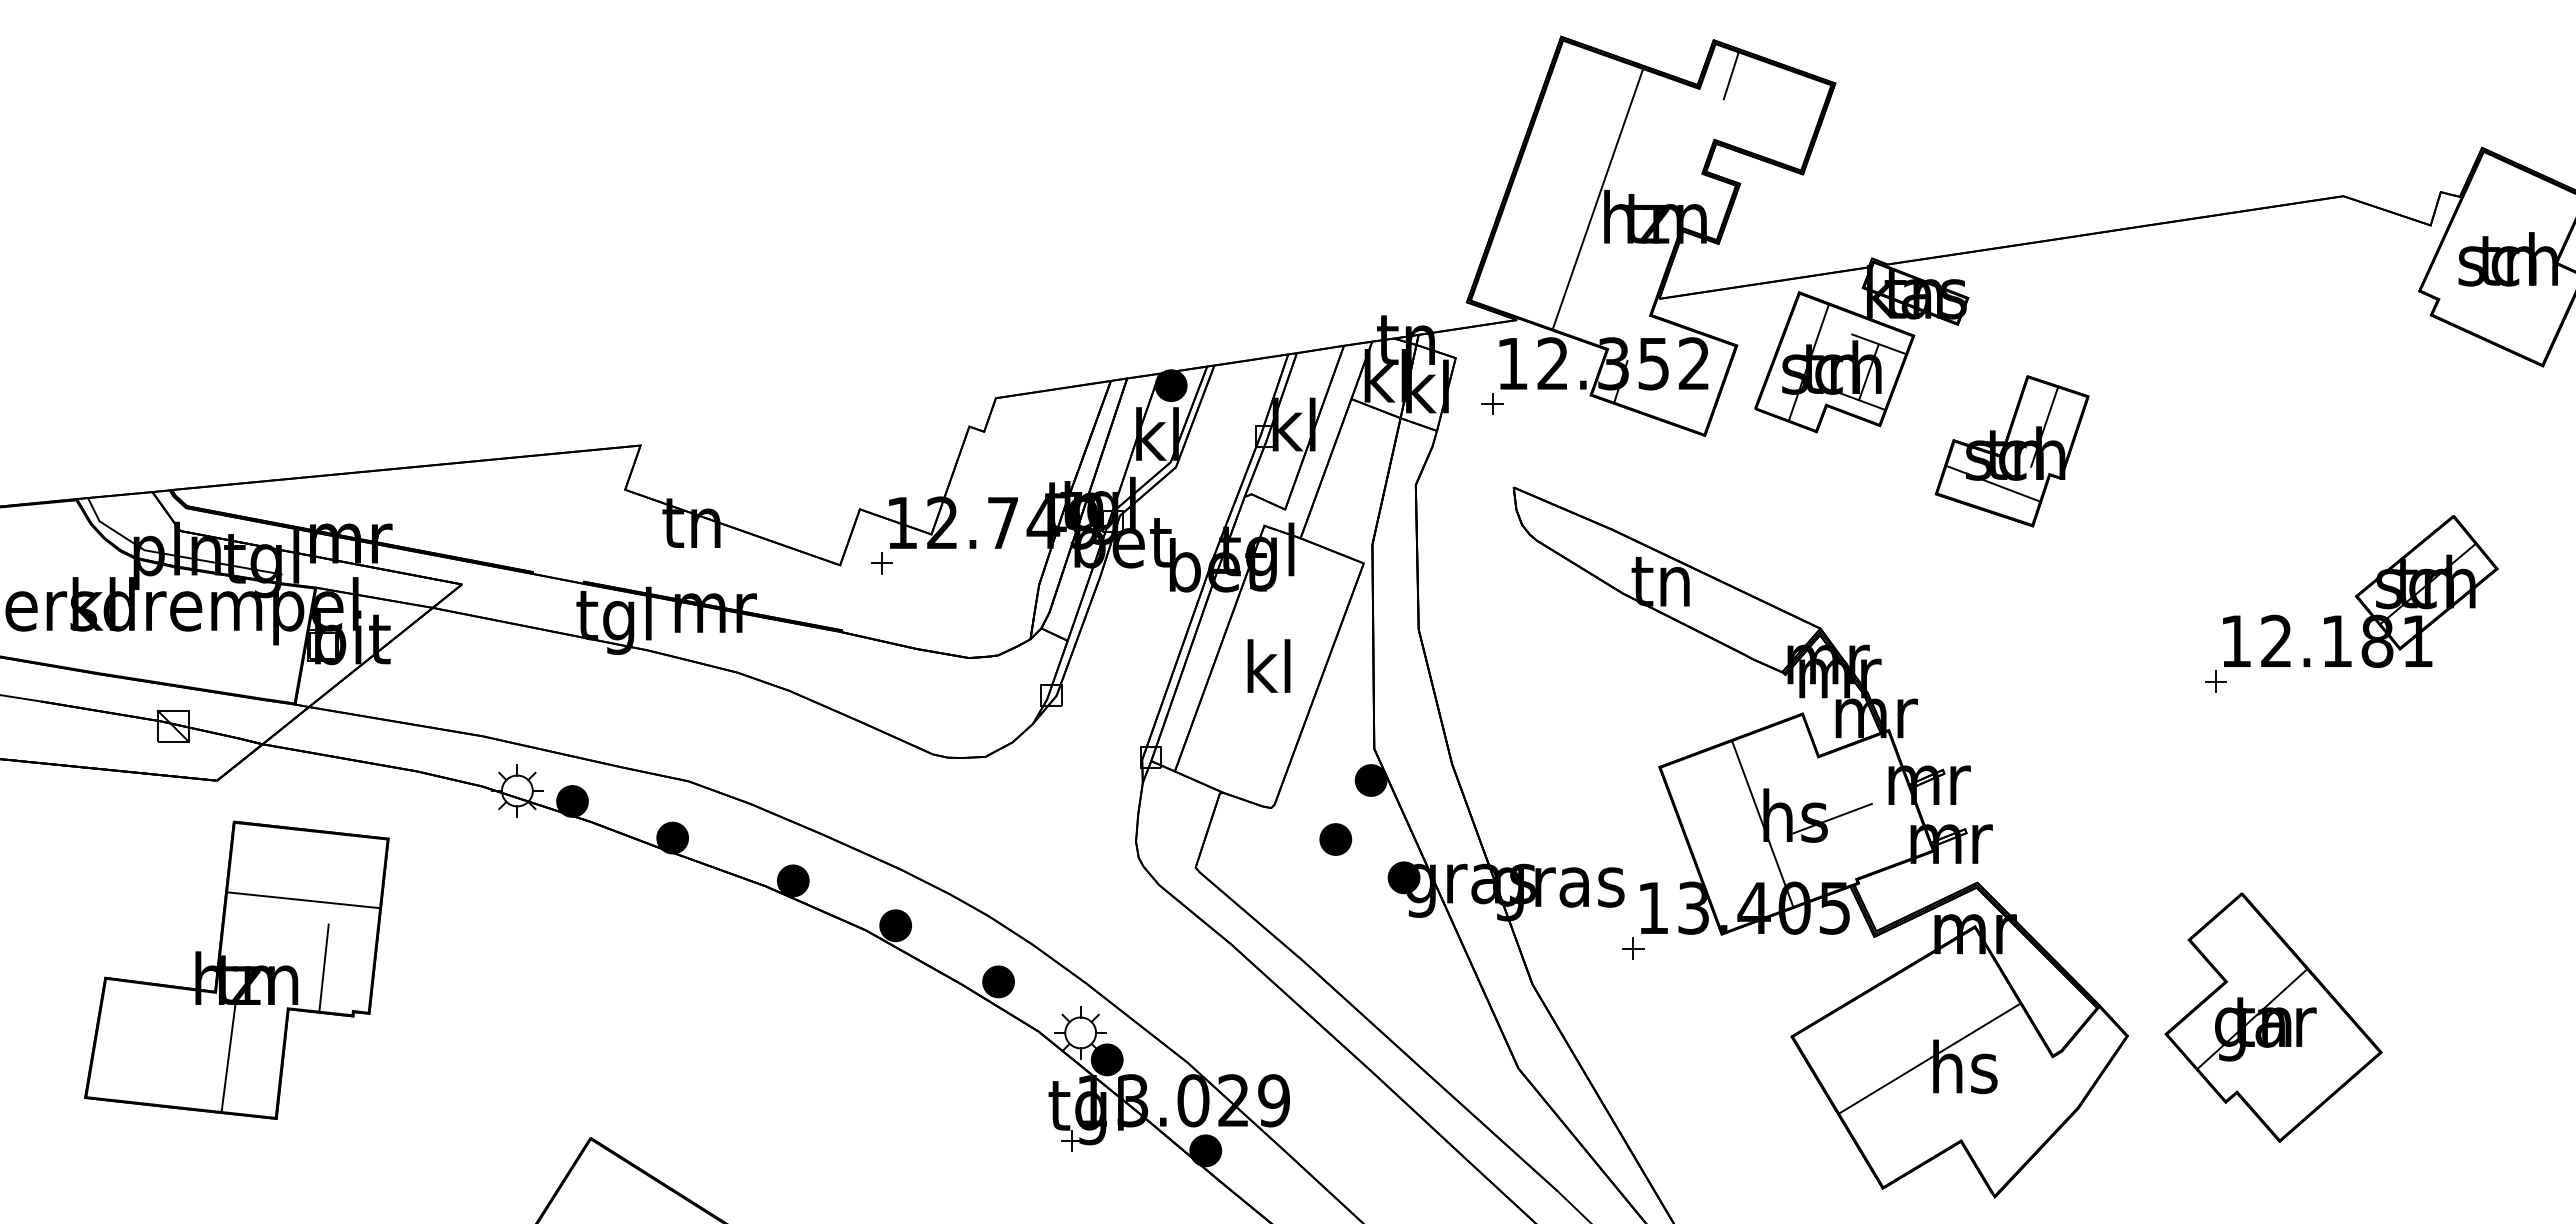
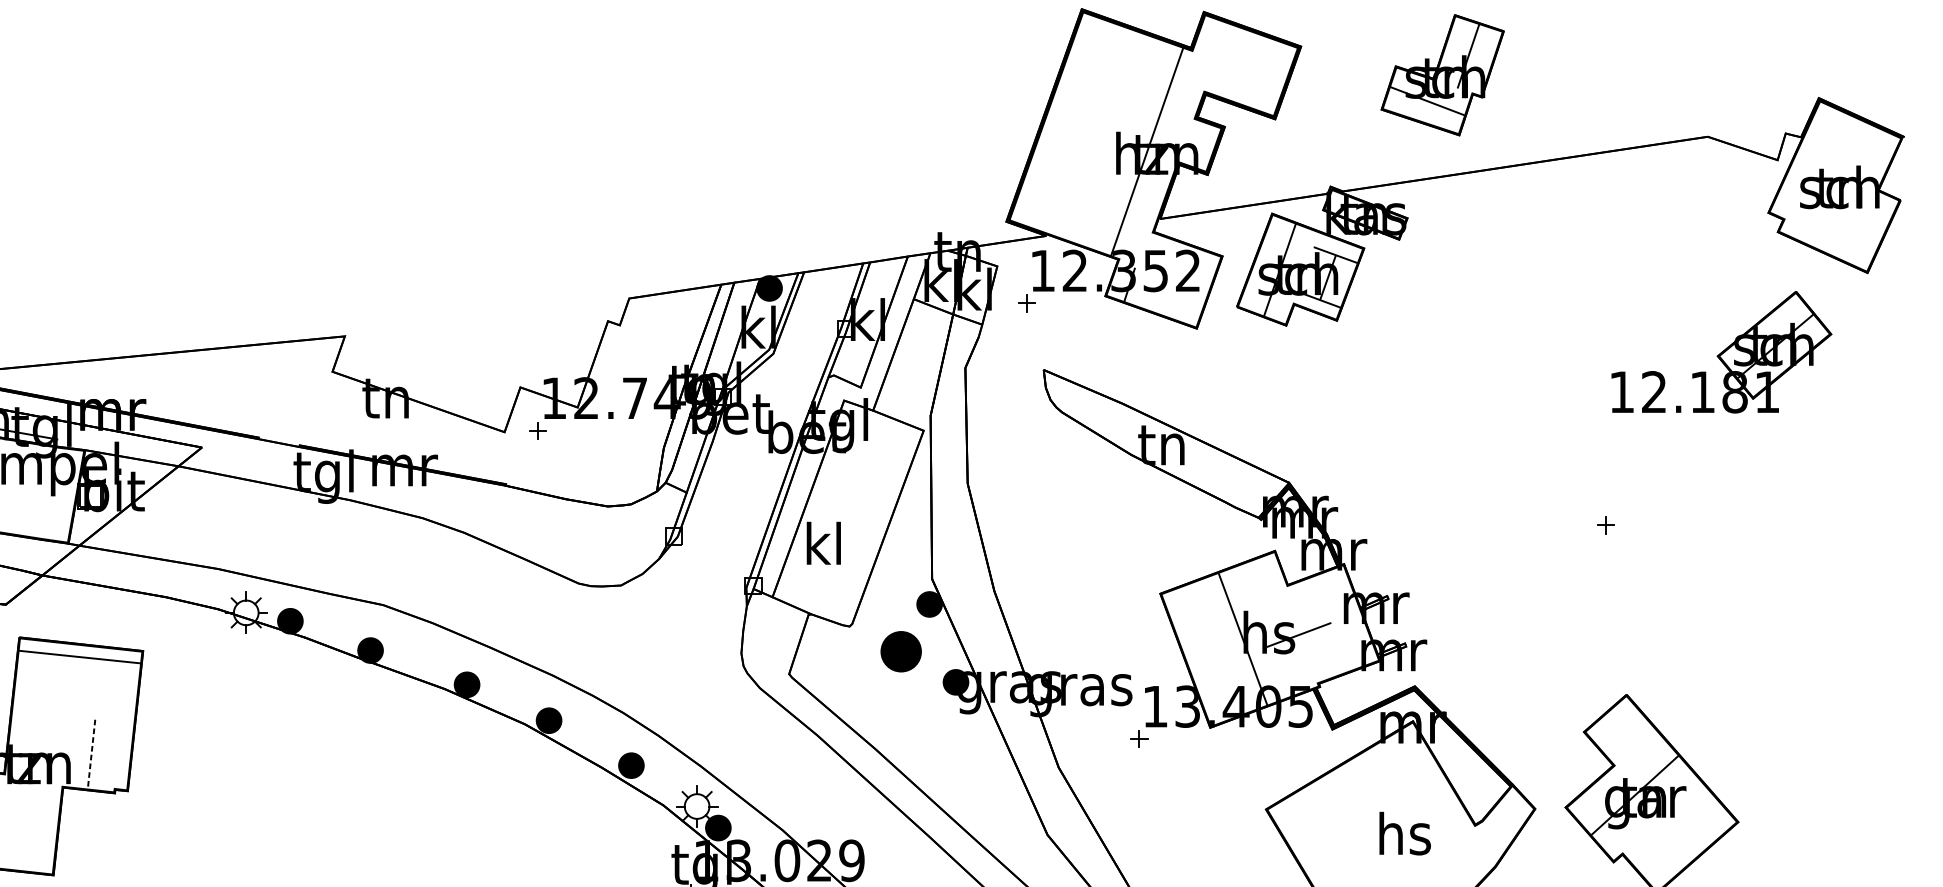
line: (1730, 76) -> (1217, 40), removed
line: (1597, 199) -> (1146, 152), moved
part: (2011, 451) -> (1442, 75), moved
part: (2360, 591) -> (1721, 352), moved
text: (1268, 665) -> (823, 542), moved
part: (1335, 839) -> (901, 651), size x1.6
line: (303, 900) -> (79, 657), moved
line: (324, 968) -> (91, 754), solid -> dashed
line: (228, 1056) -> (15, 825), removed
line: (1929, 1058) -> (1376, 826), removed

